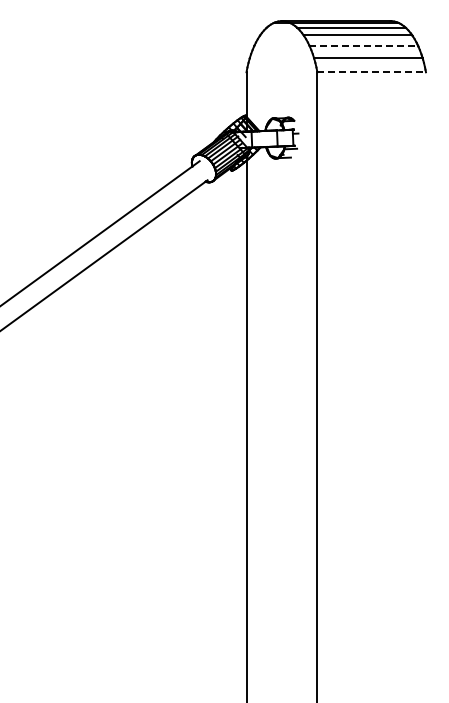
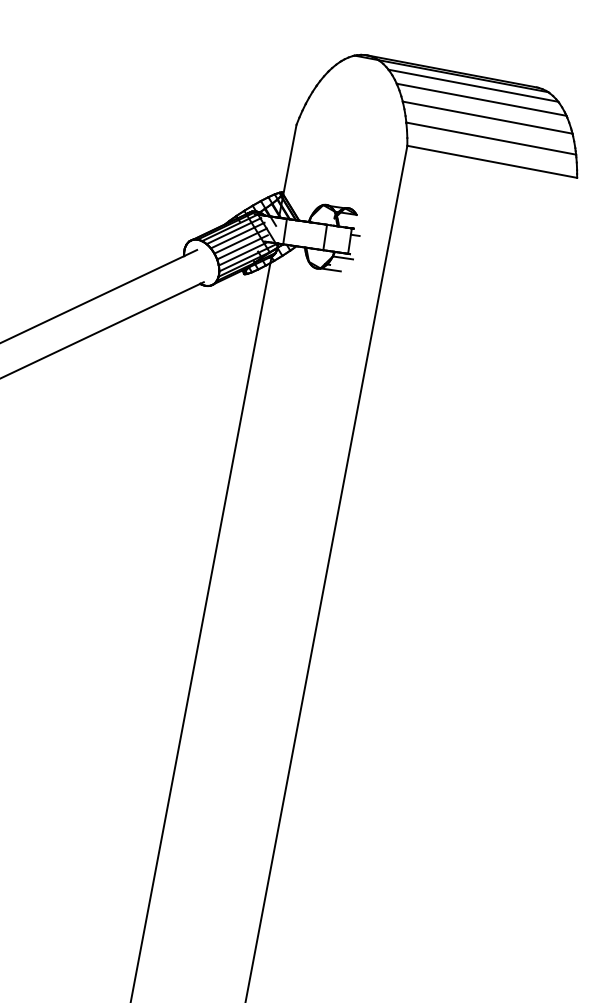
line: (364, 45) -> (488, 117), dashed -> solid
line: (372, 72) -> (493, 162), dashed -> solid

